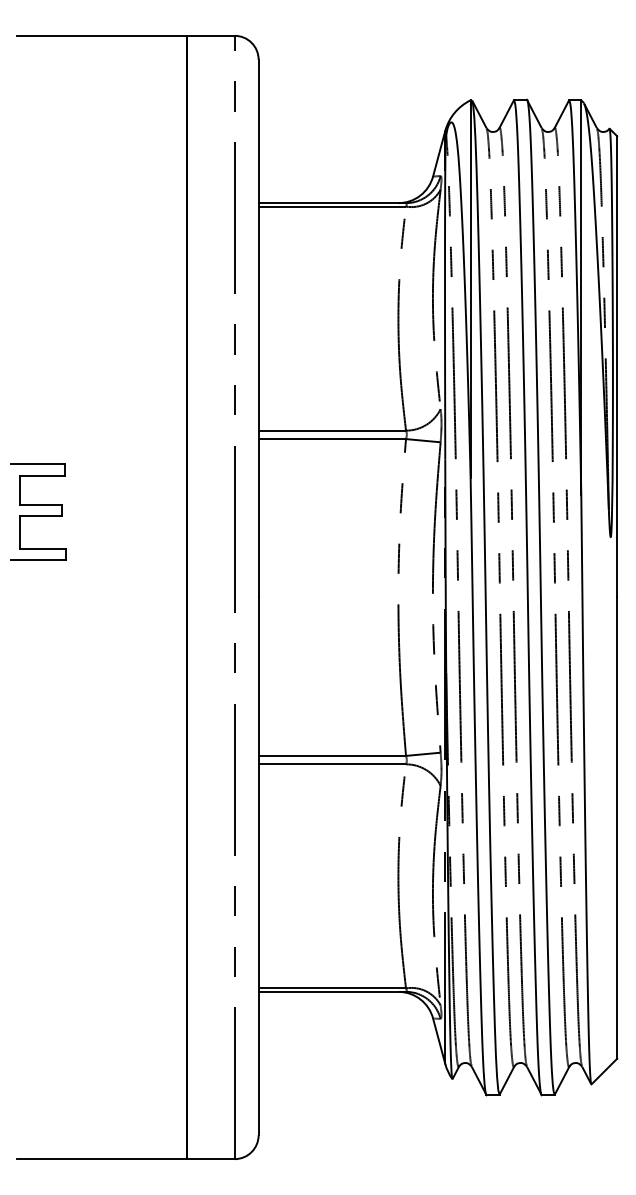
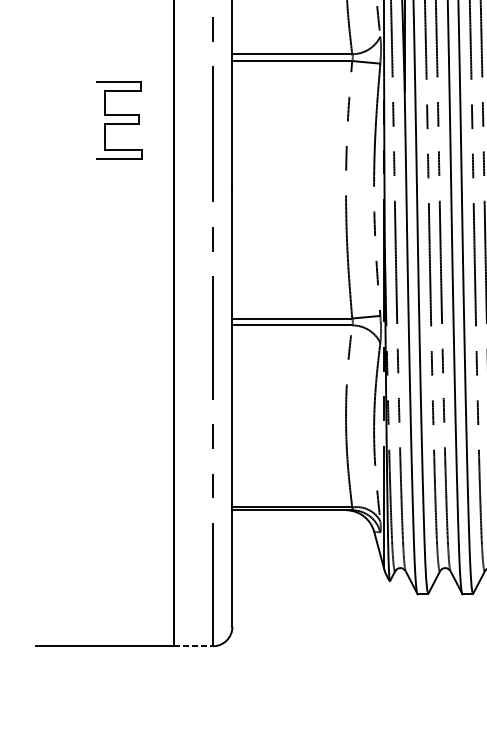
part: (38, 511) -> (119, 119), moved
line: (210, 1159) -> (193, 646), solid -> dashed

